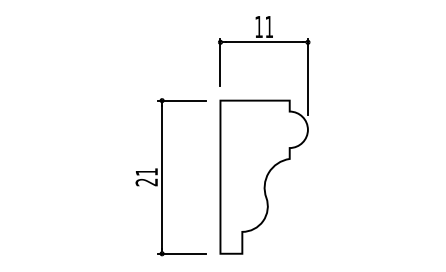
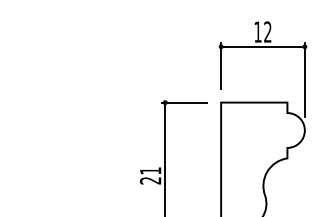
text: (268, 26) -> (267, 31), 11 -> 12

